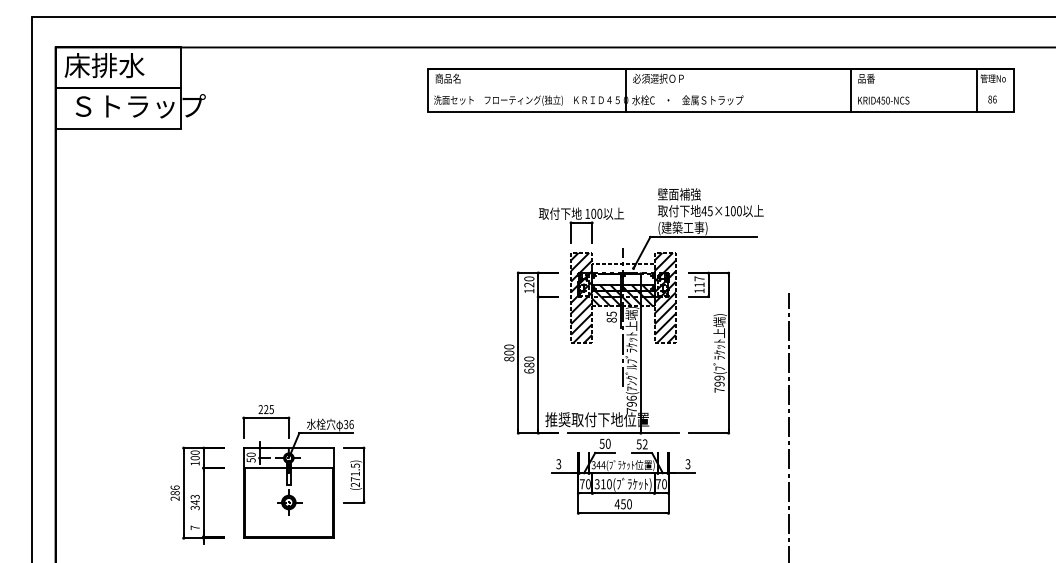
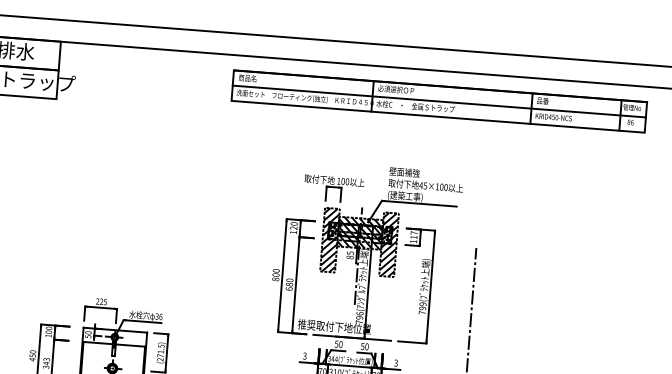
line: (720, 90) -> (439, 101), added
hatch: (623, 274) -> (360, 225), added
text: (644, 444) -> (366, 346), 52 -> 50
text: (174, 493) -> (32, 355), 286 -> 450

